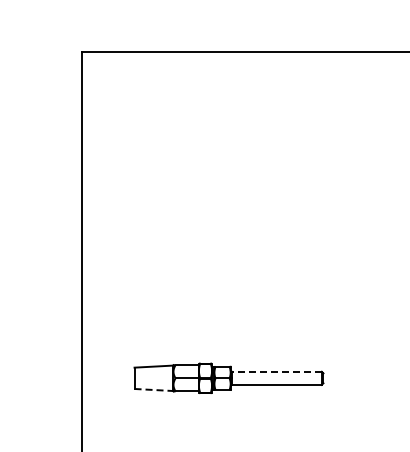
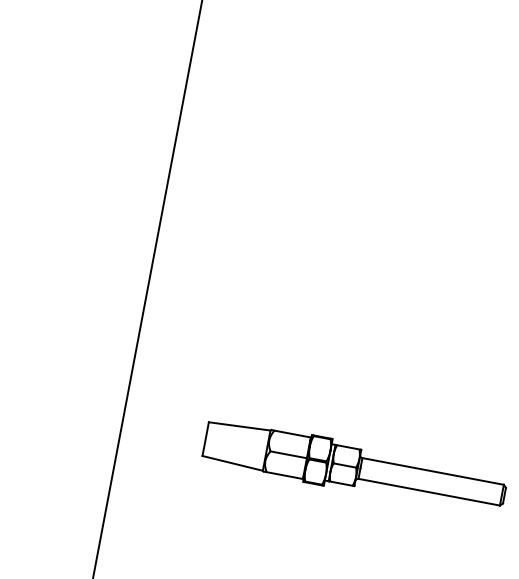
line: (277, 371) -> (433, 471), dashed -> solid
line: (154, 390) -> (233, 464), dashed -> solid

